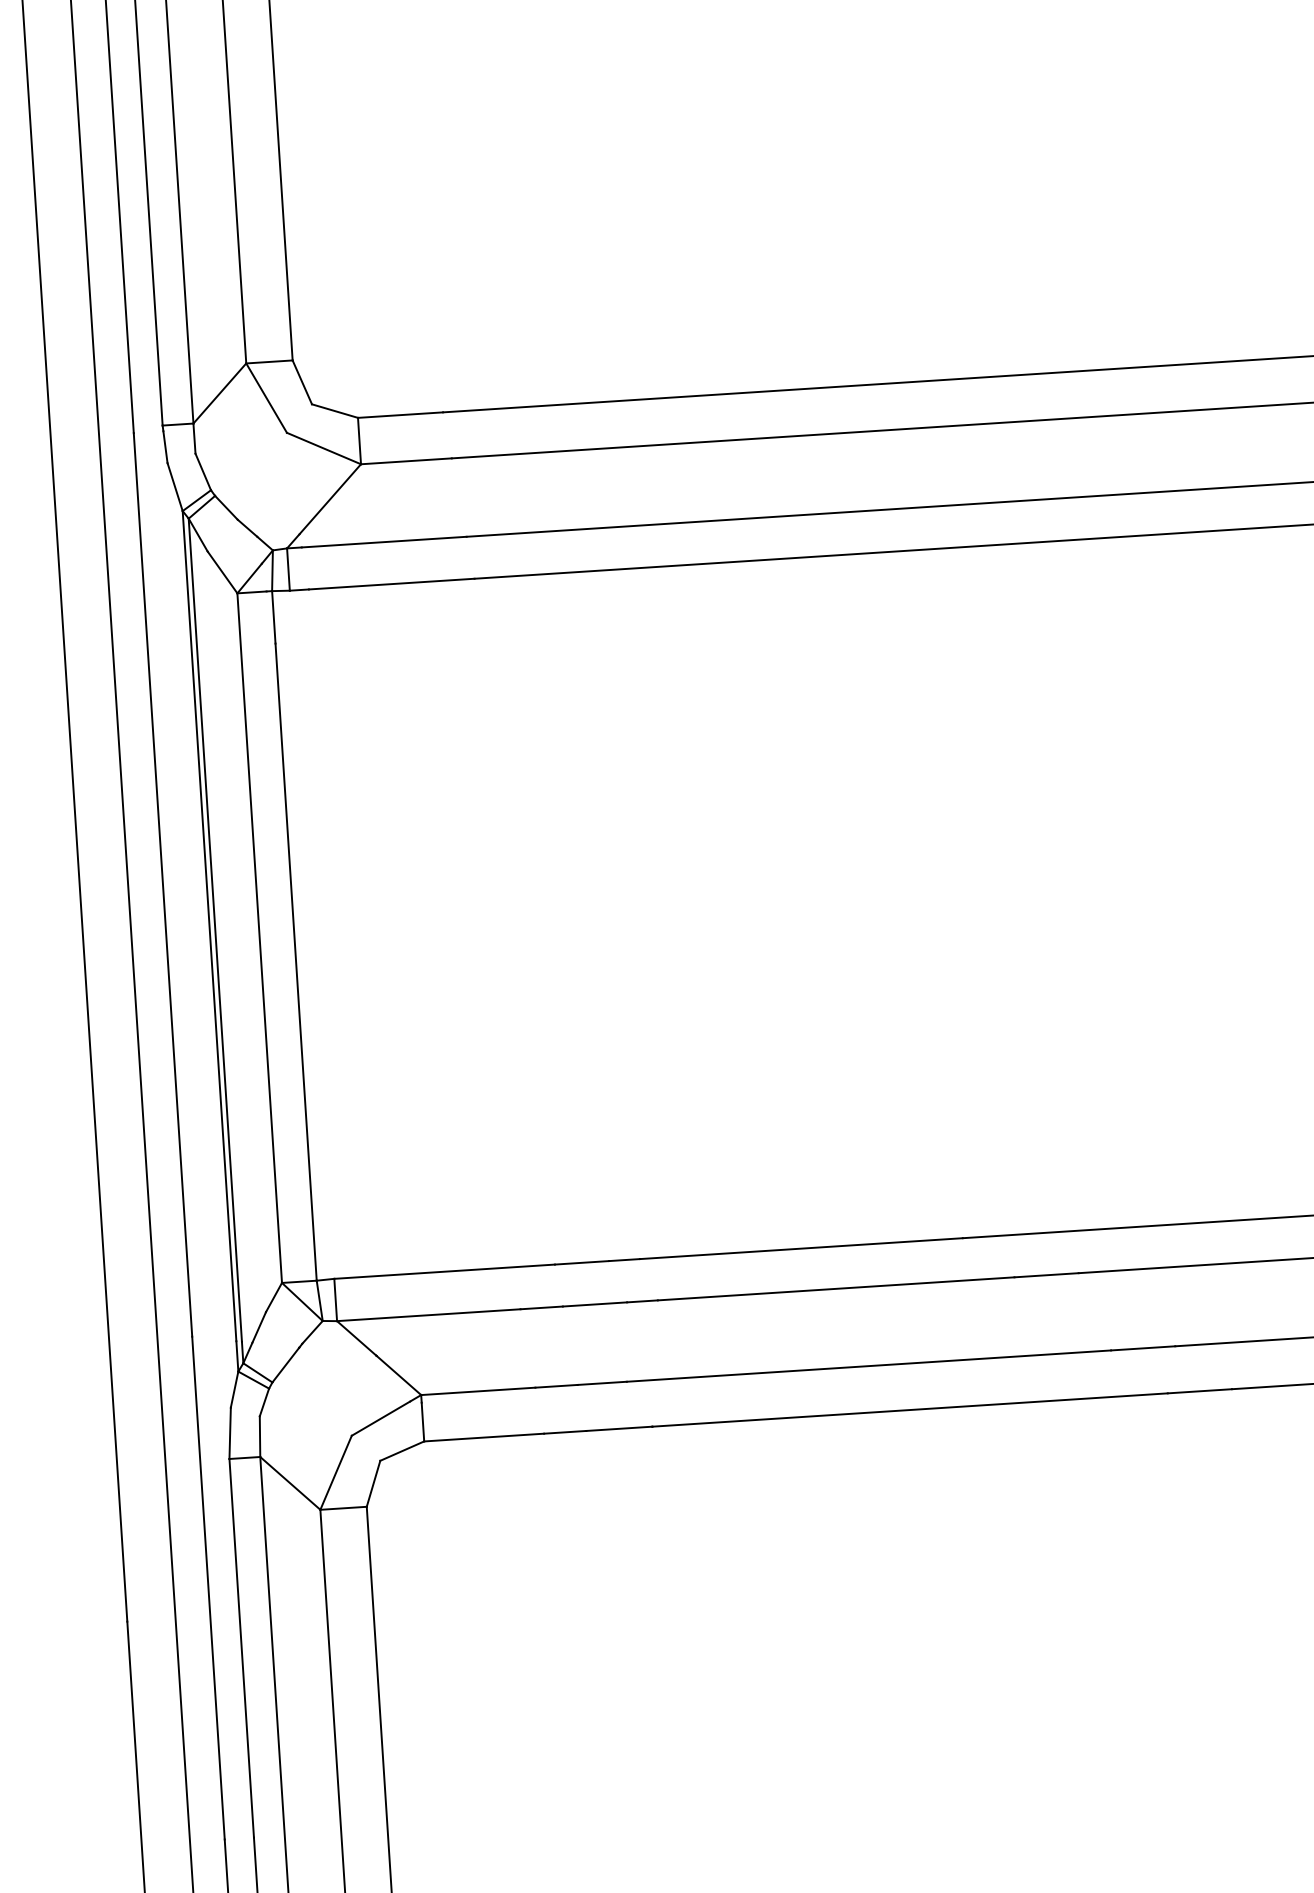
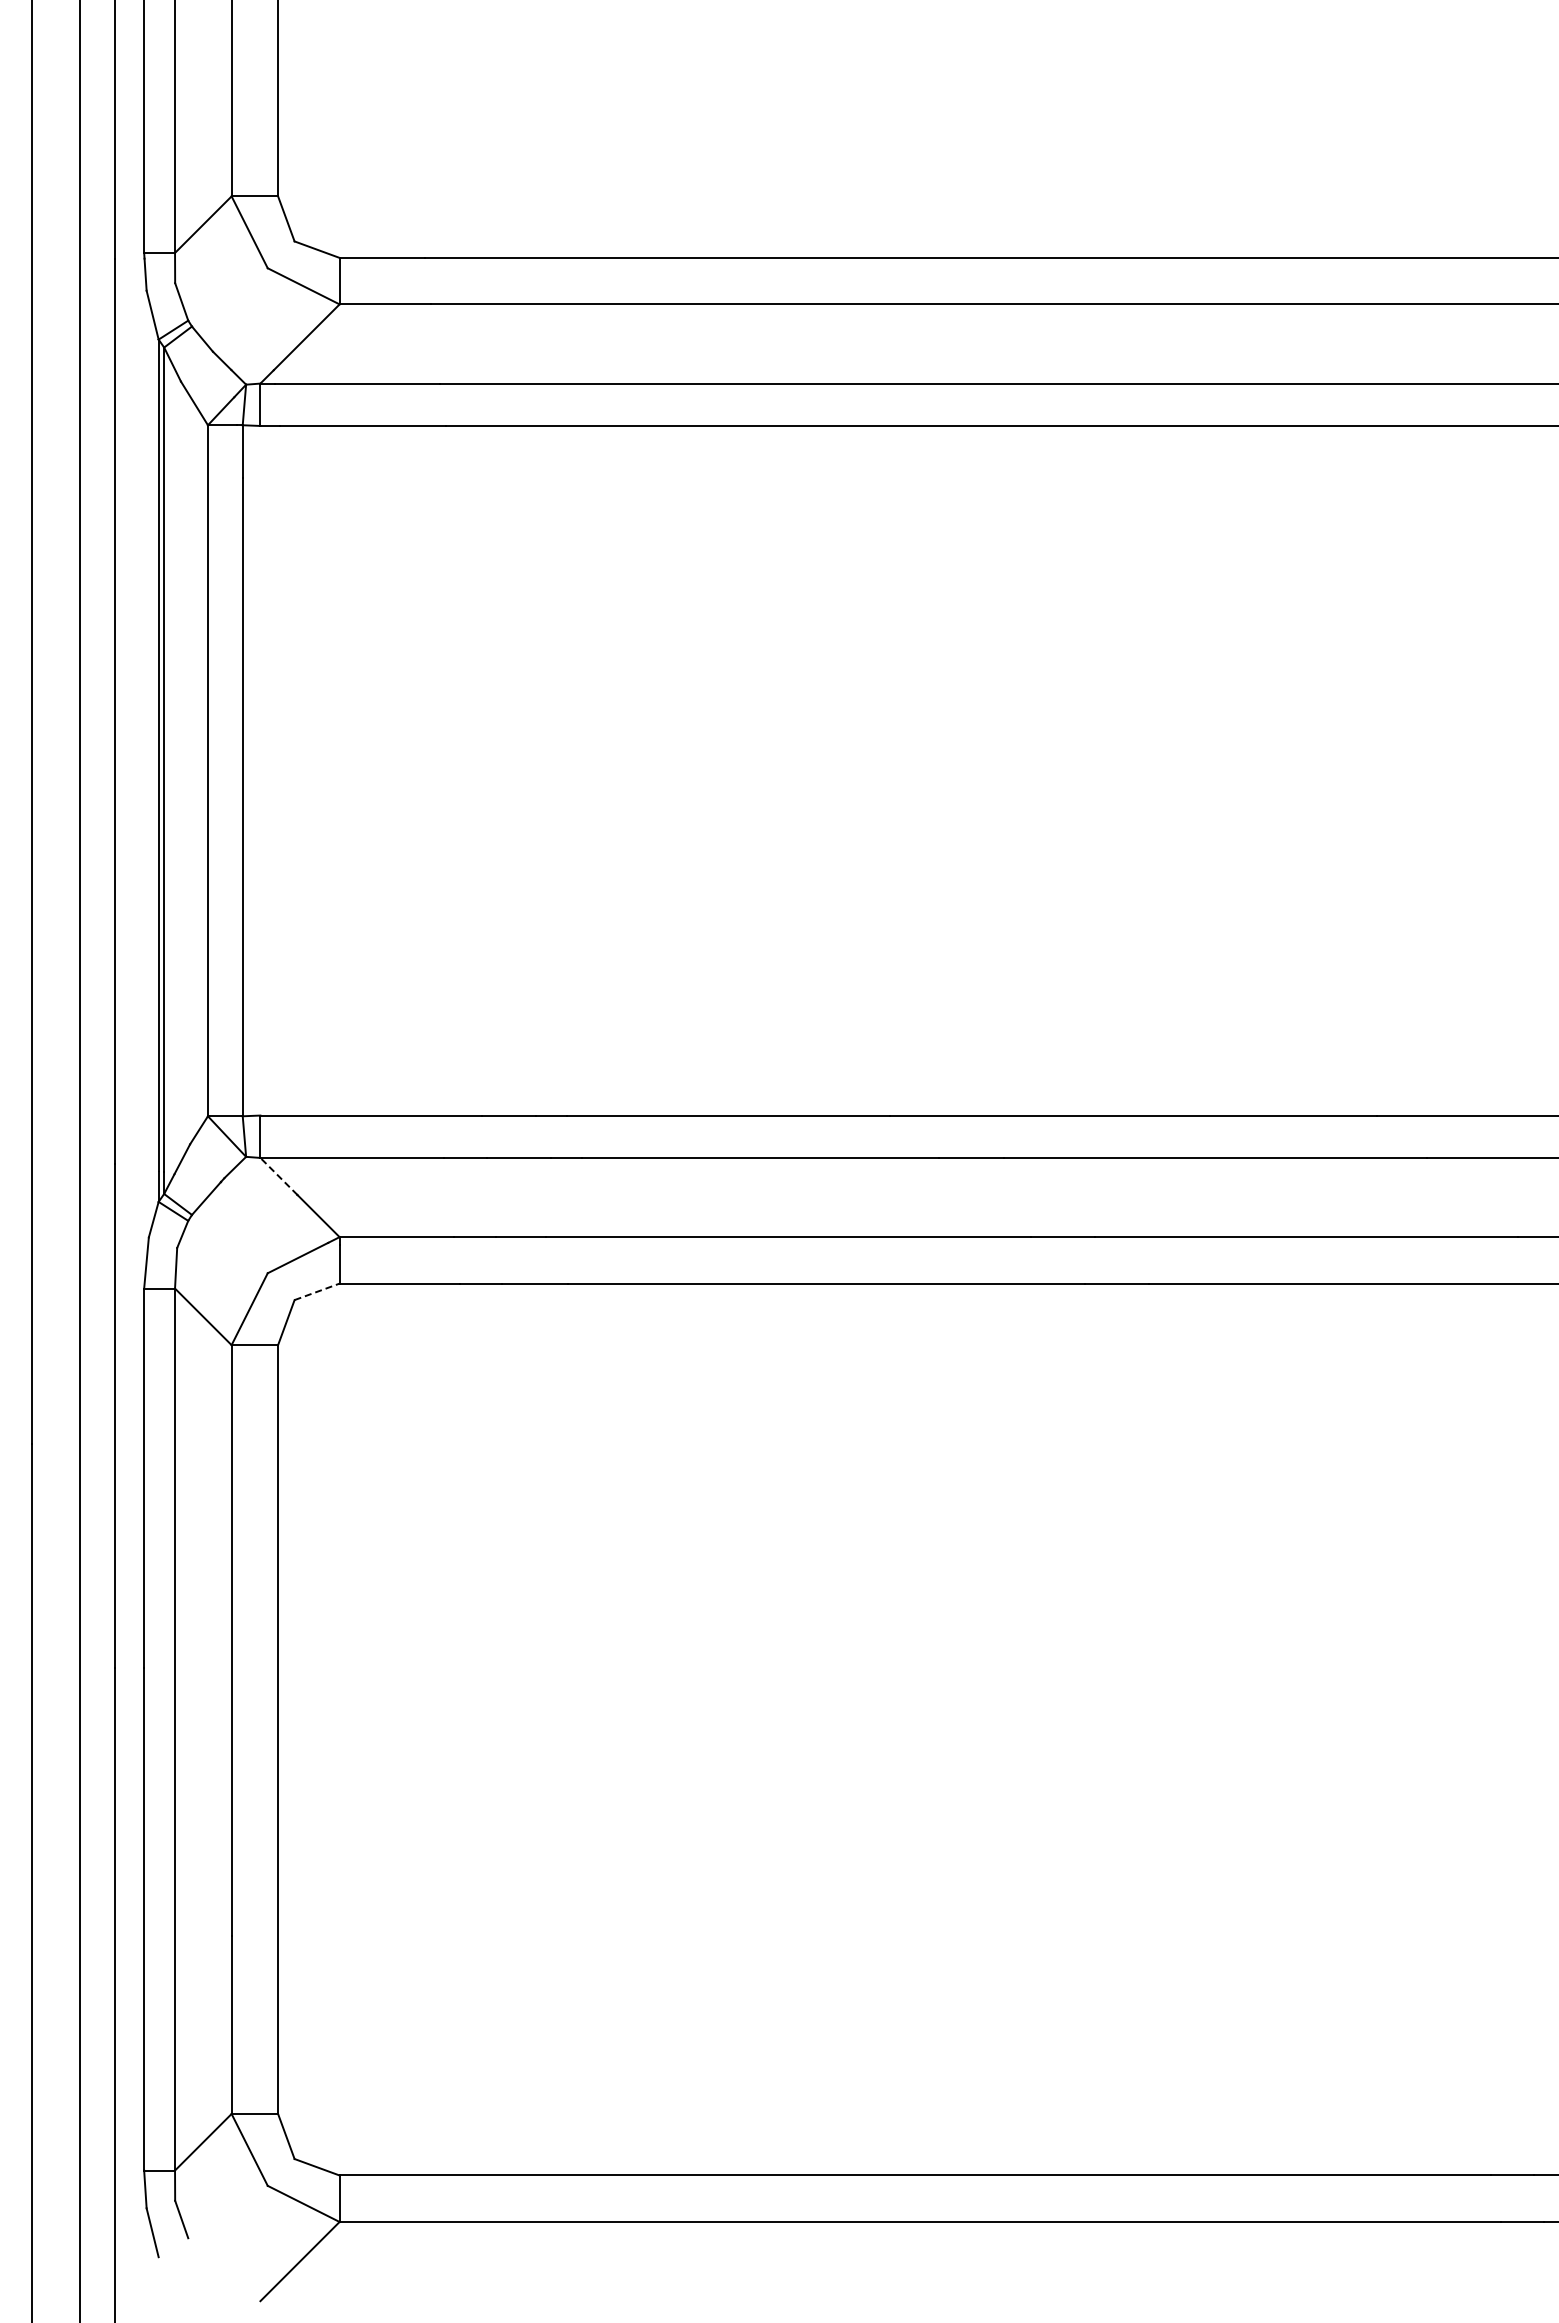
line: (356, 1338) -> (278, 1176), solid -> dashed
line: (402, 1450) -> (317, 1291), solid -> dashed

